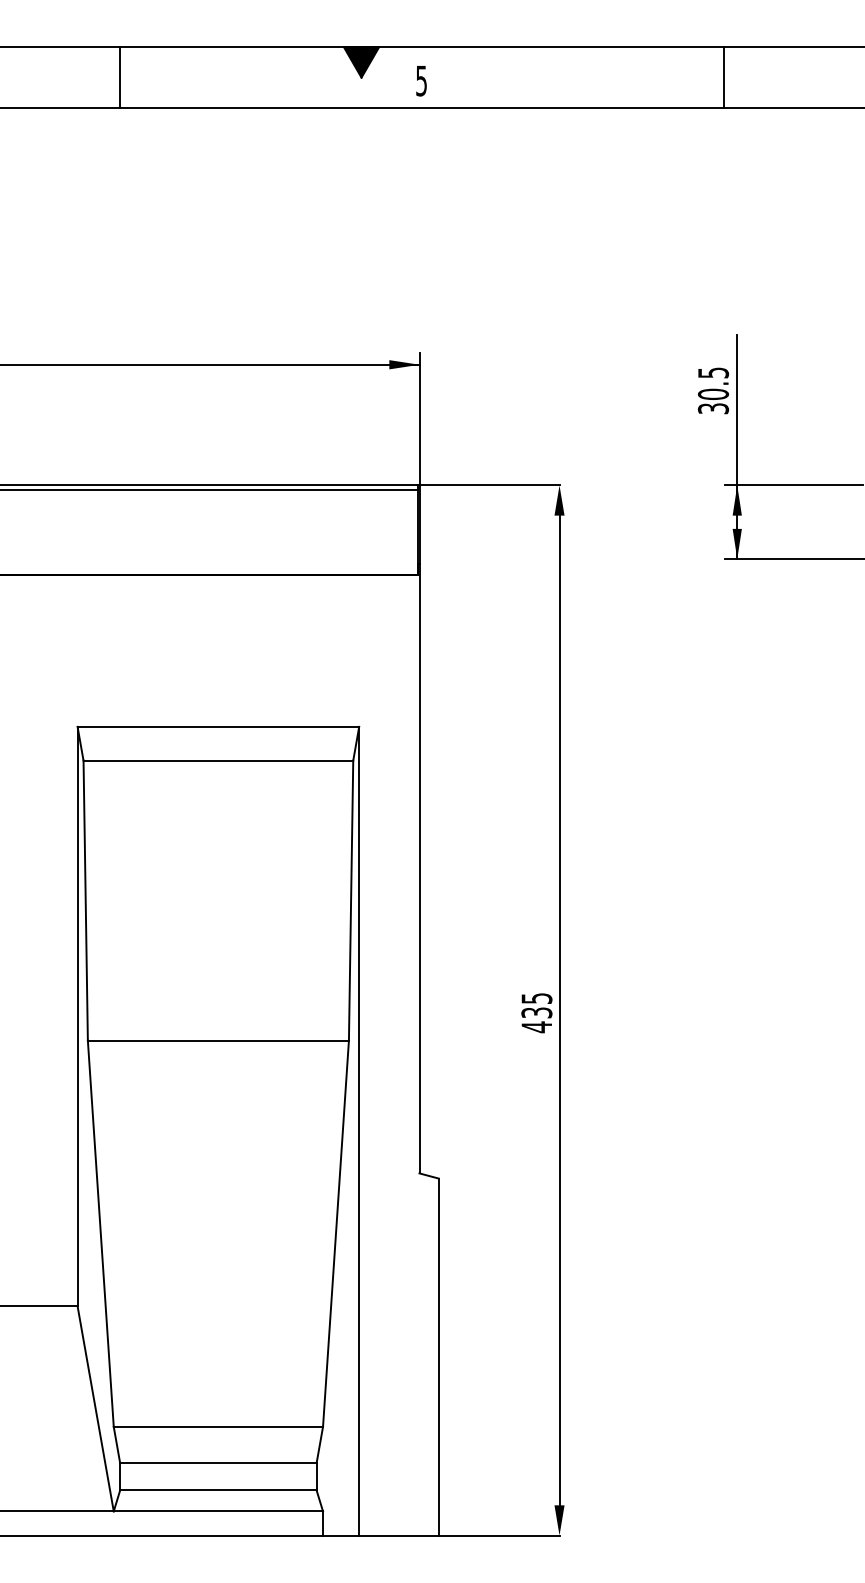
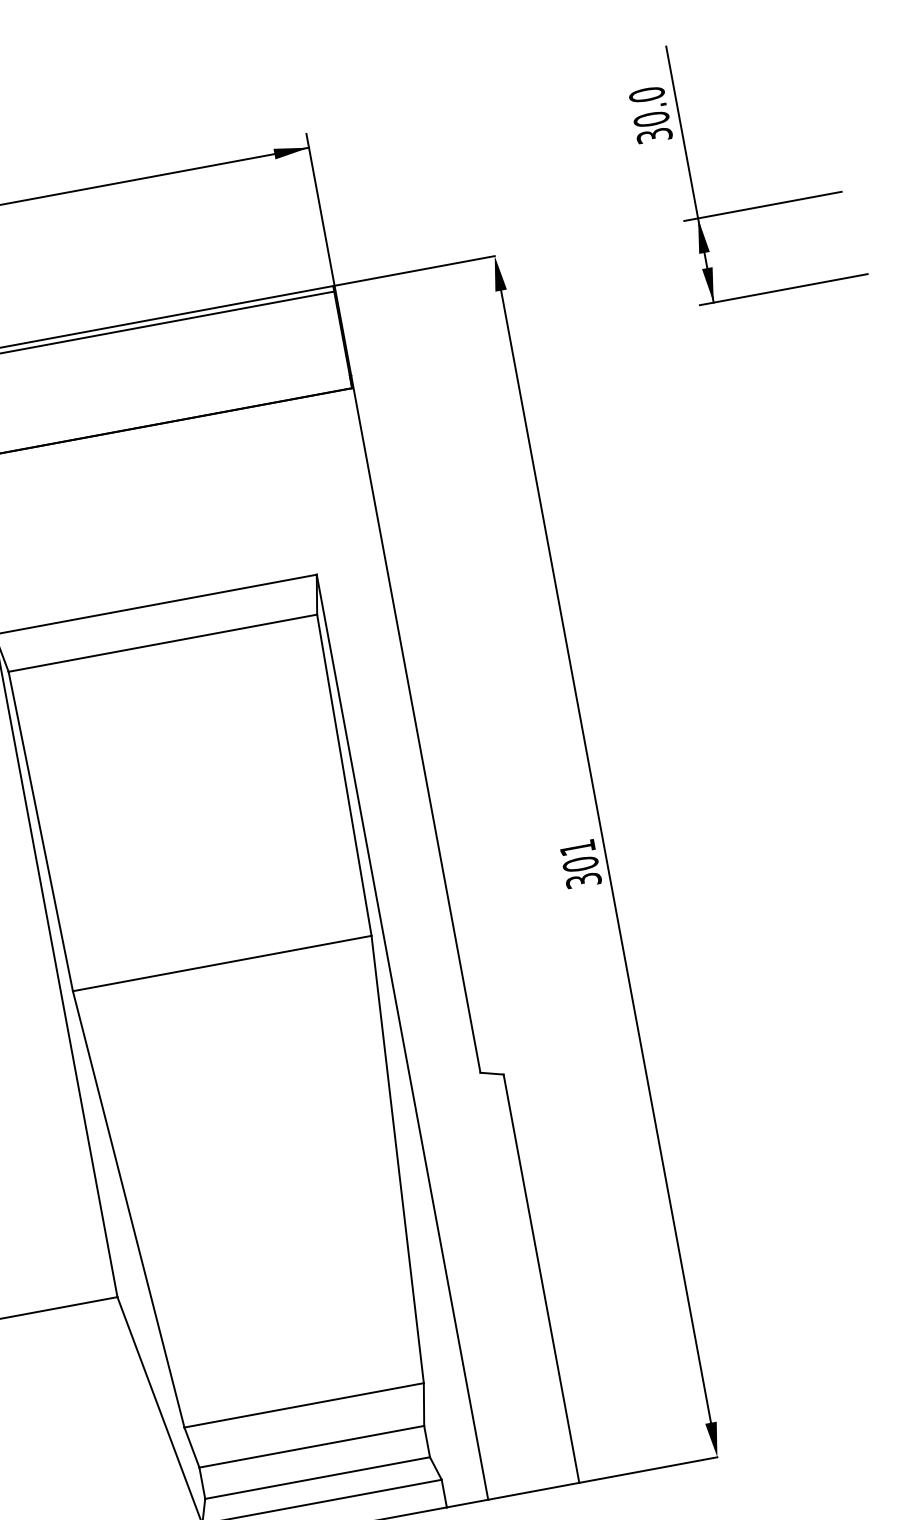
text: (713, 372) -> (646, 94), 30.5 -> 30.0
text: (536, 1013) -> (580, 865), 435 -> 301

